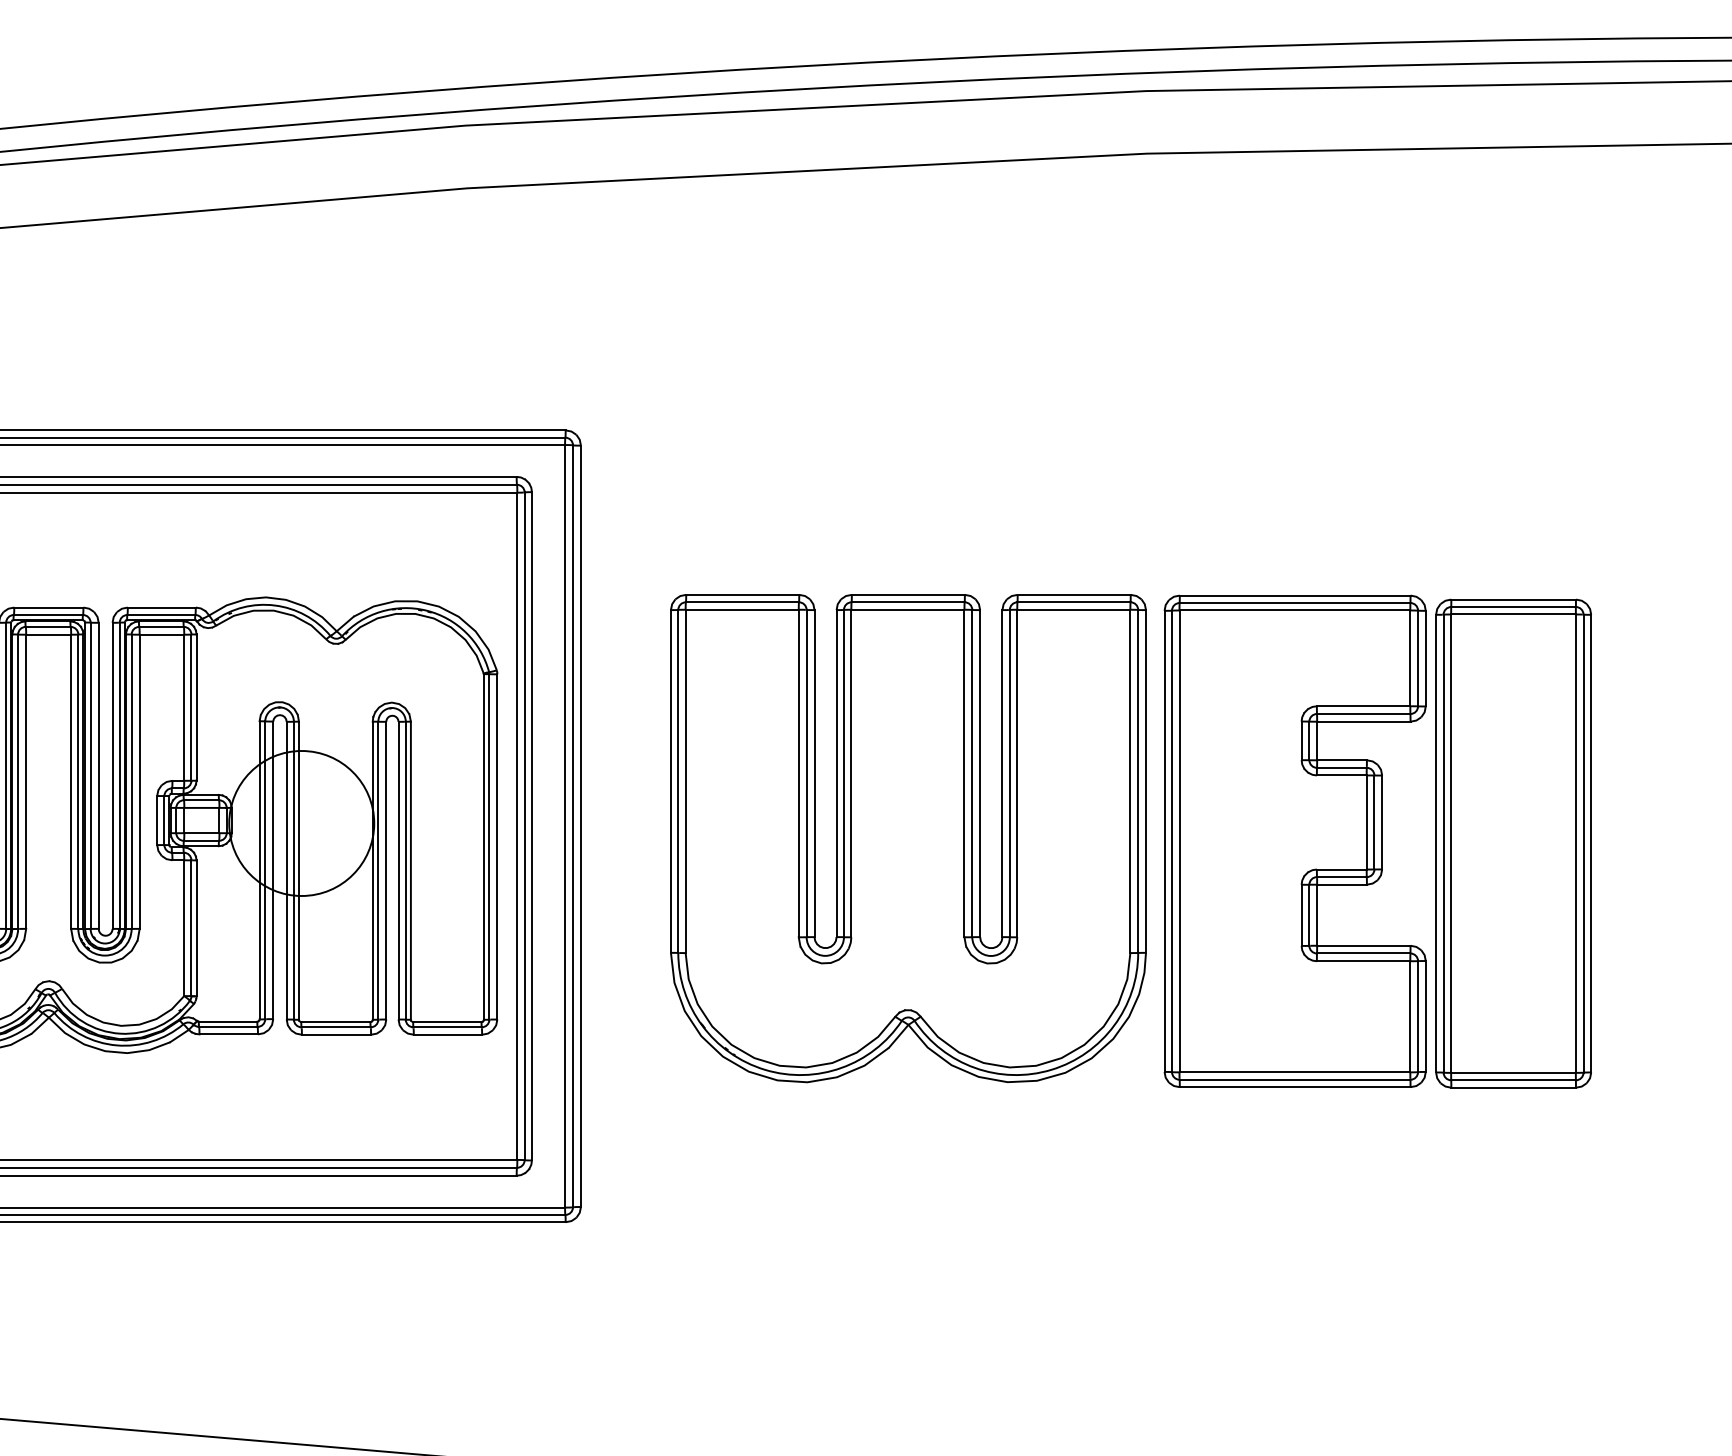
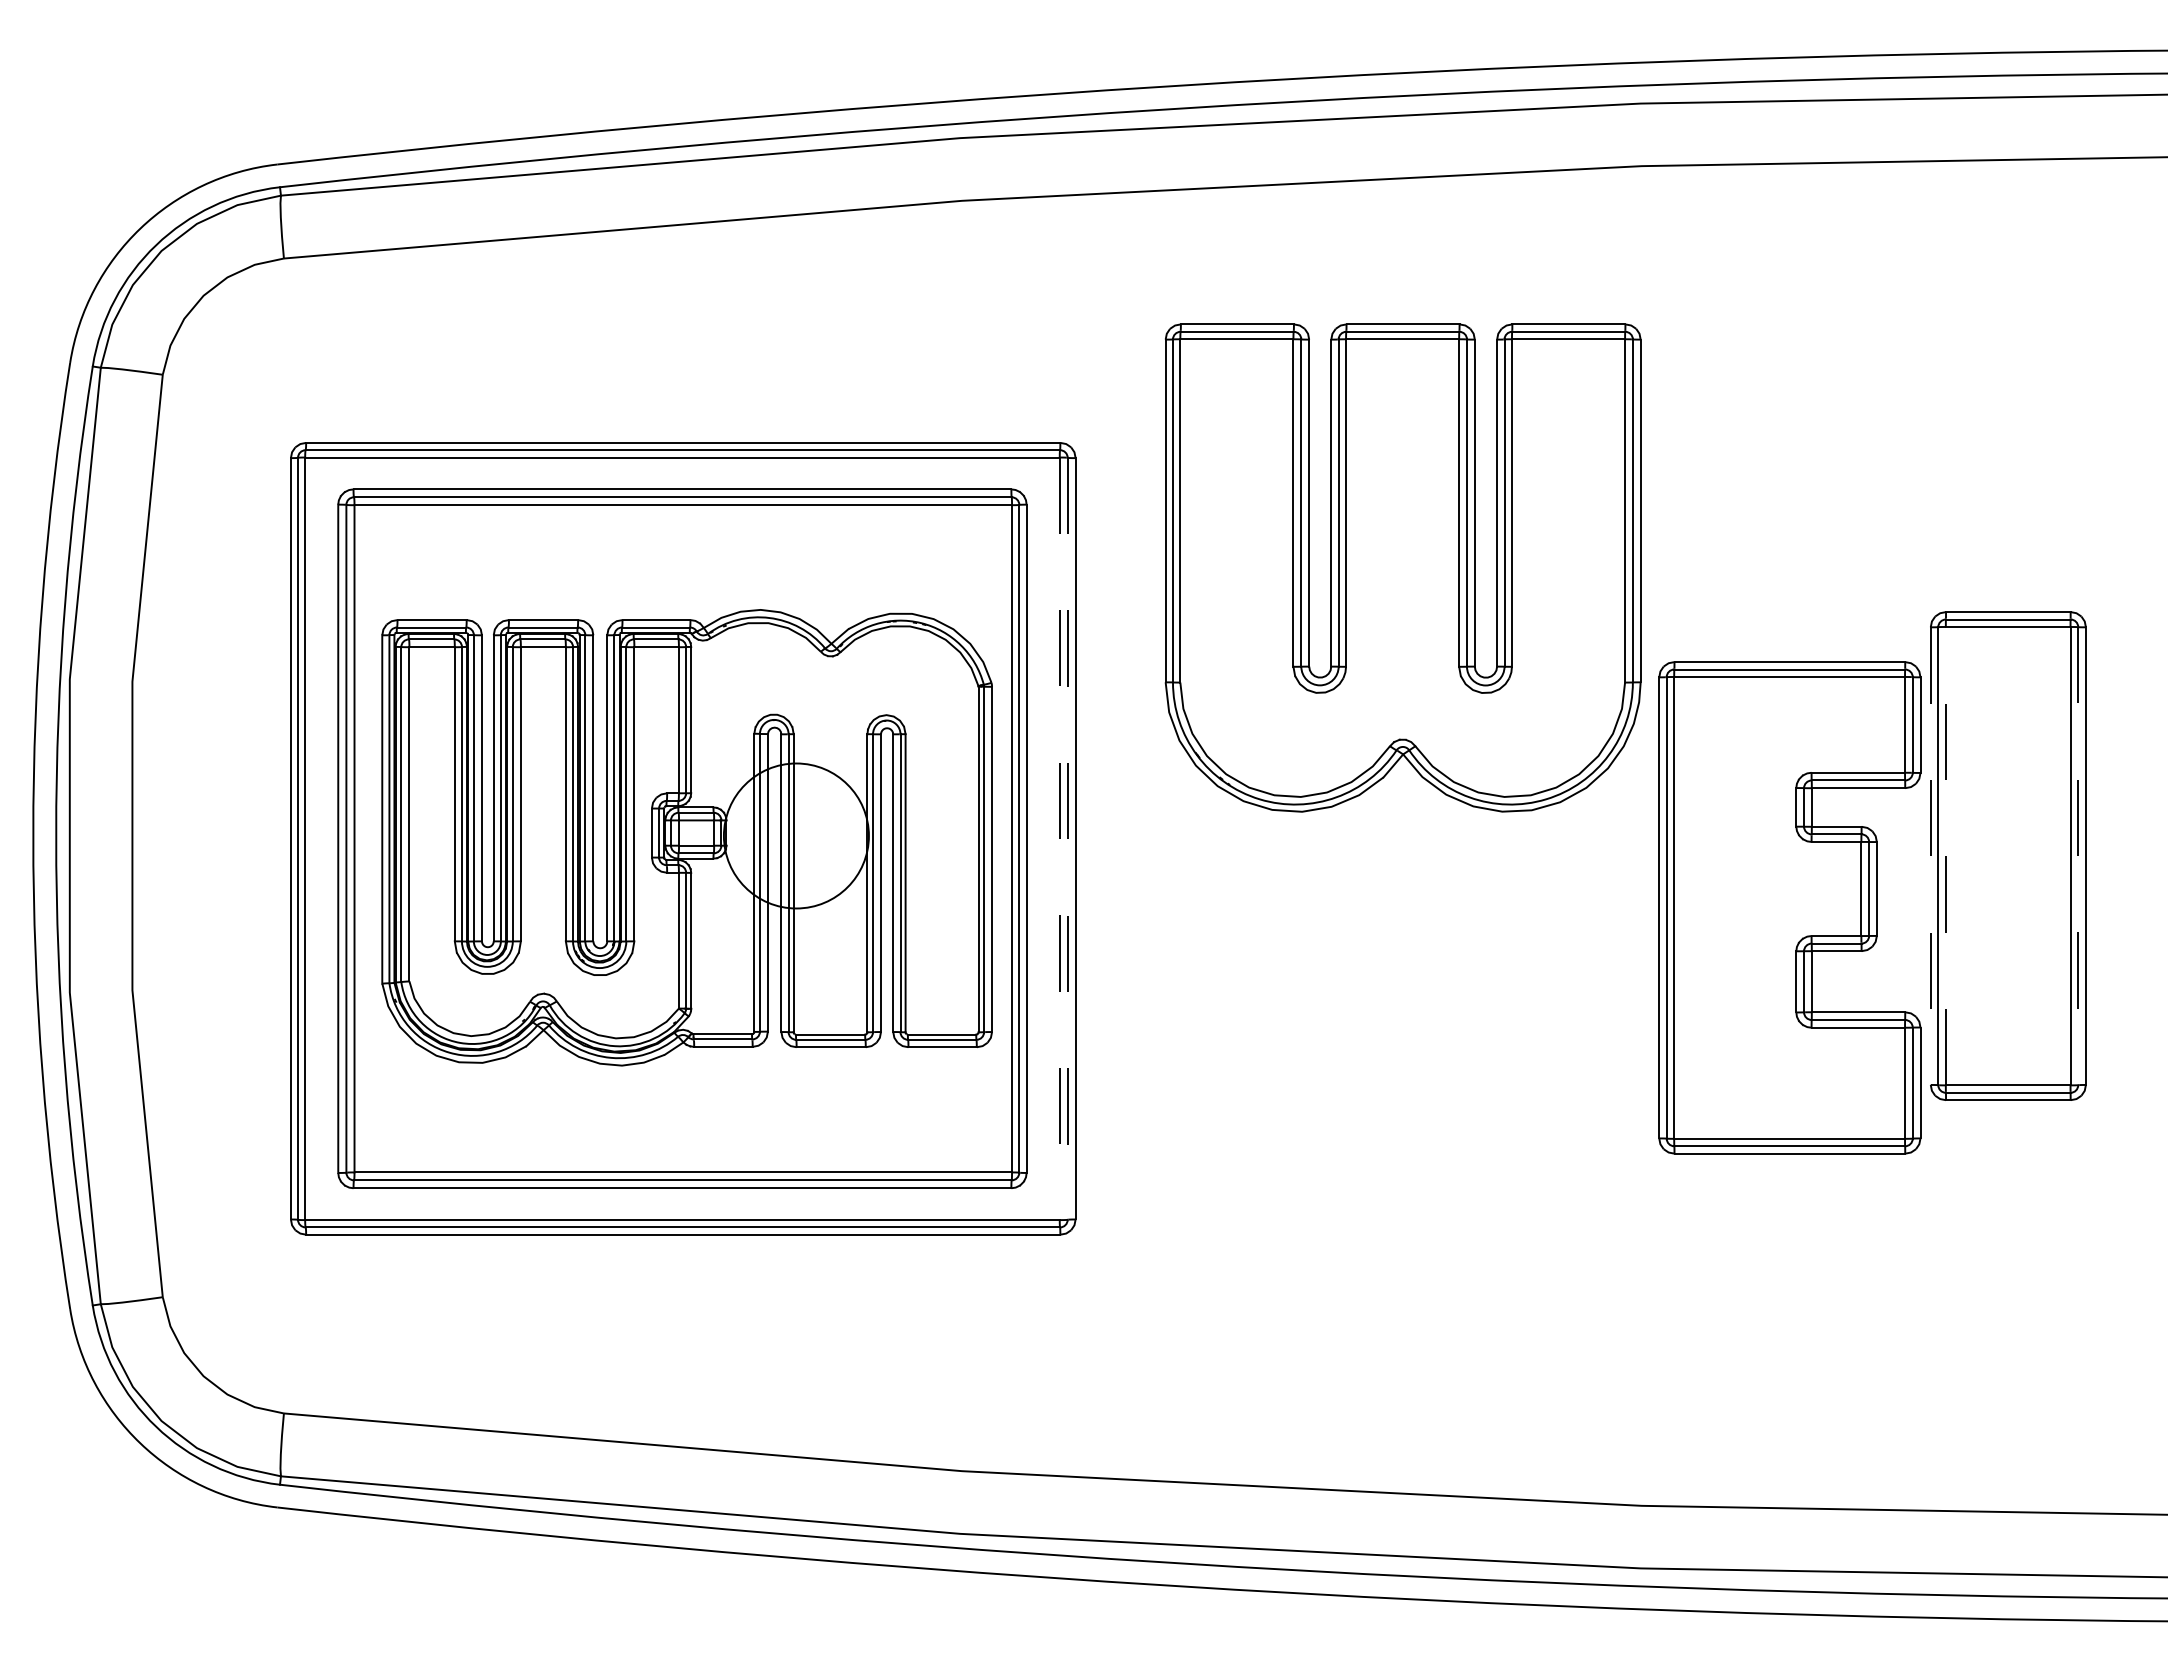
line: (572, 826) -> (1067, 838), solid -> dashed
line: (564, 827) -> (1059, 839), solid -> dashed
part: (907, 838) -> (1402, 567), moved
part: (1294, 841) -> (1789, 907), moved
line: (1450, 843) -> (1945, 855), solid -> dashed
line: (1435, 844) -> (1930, 856), solid -> dashed
line: (1583, 844) -> (2078, 856), solid -> dashed

